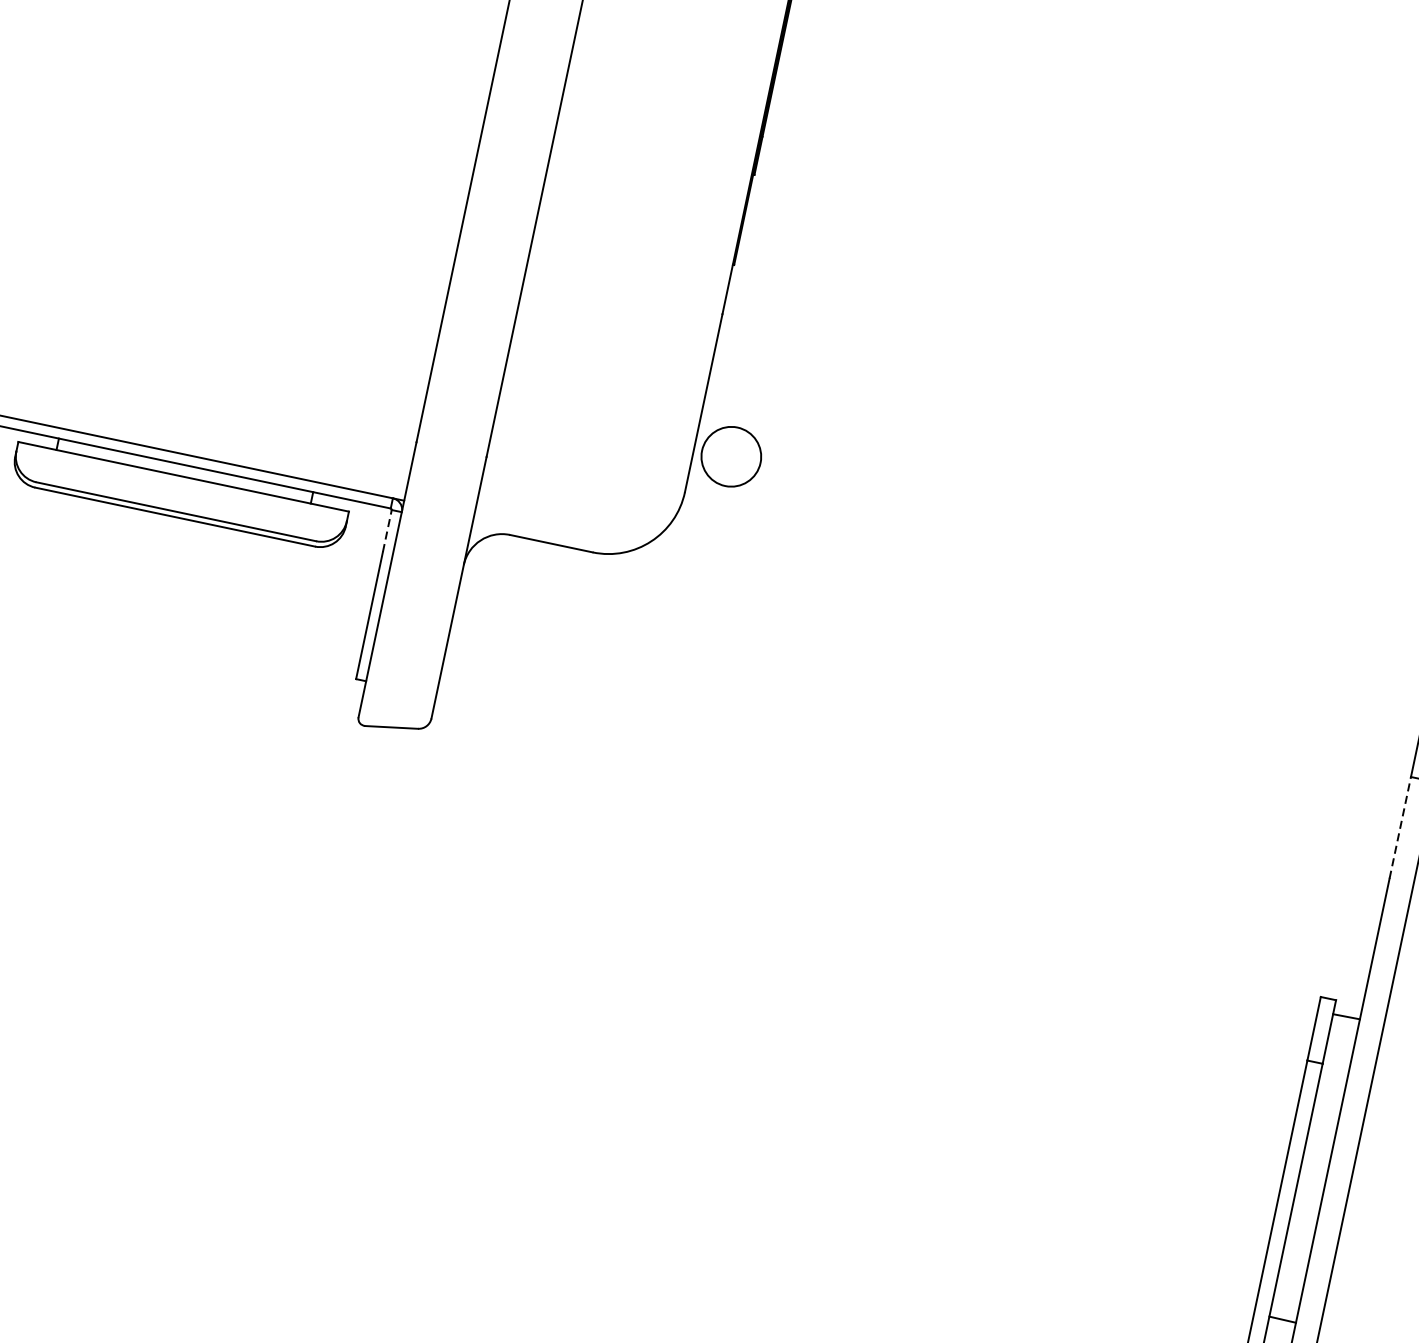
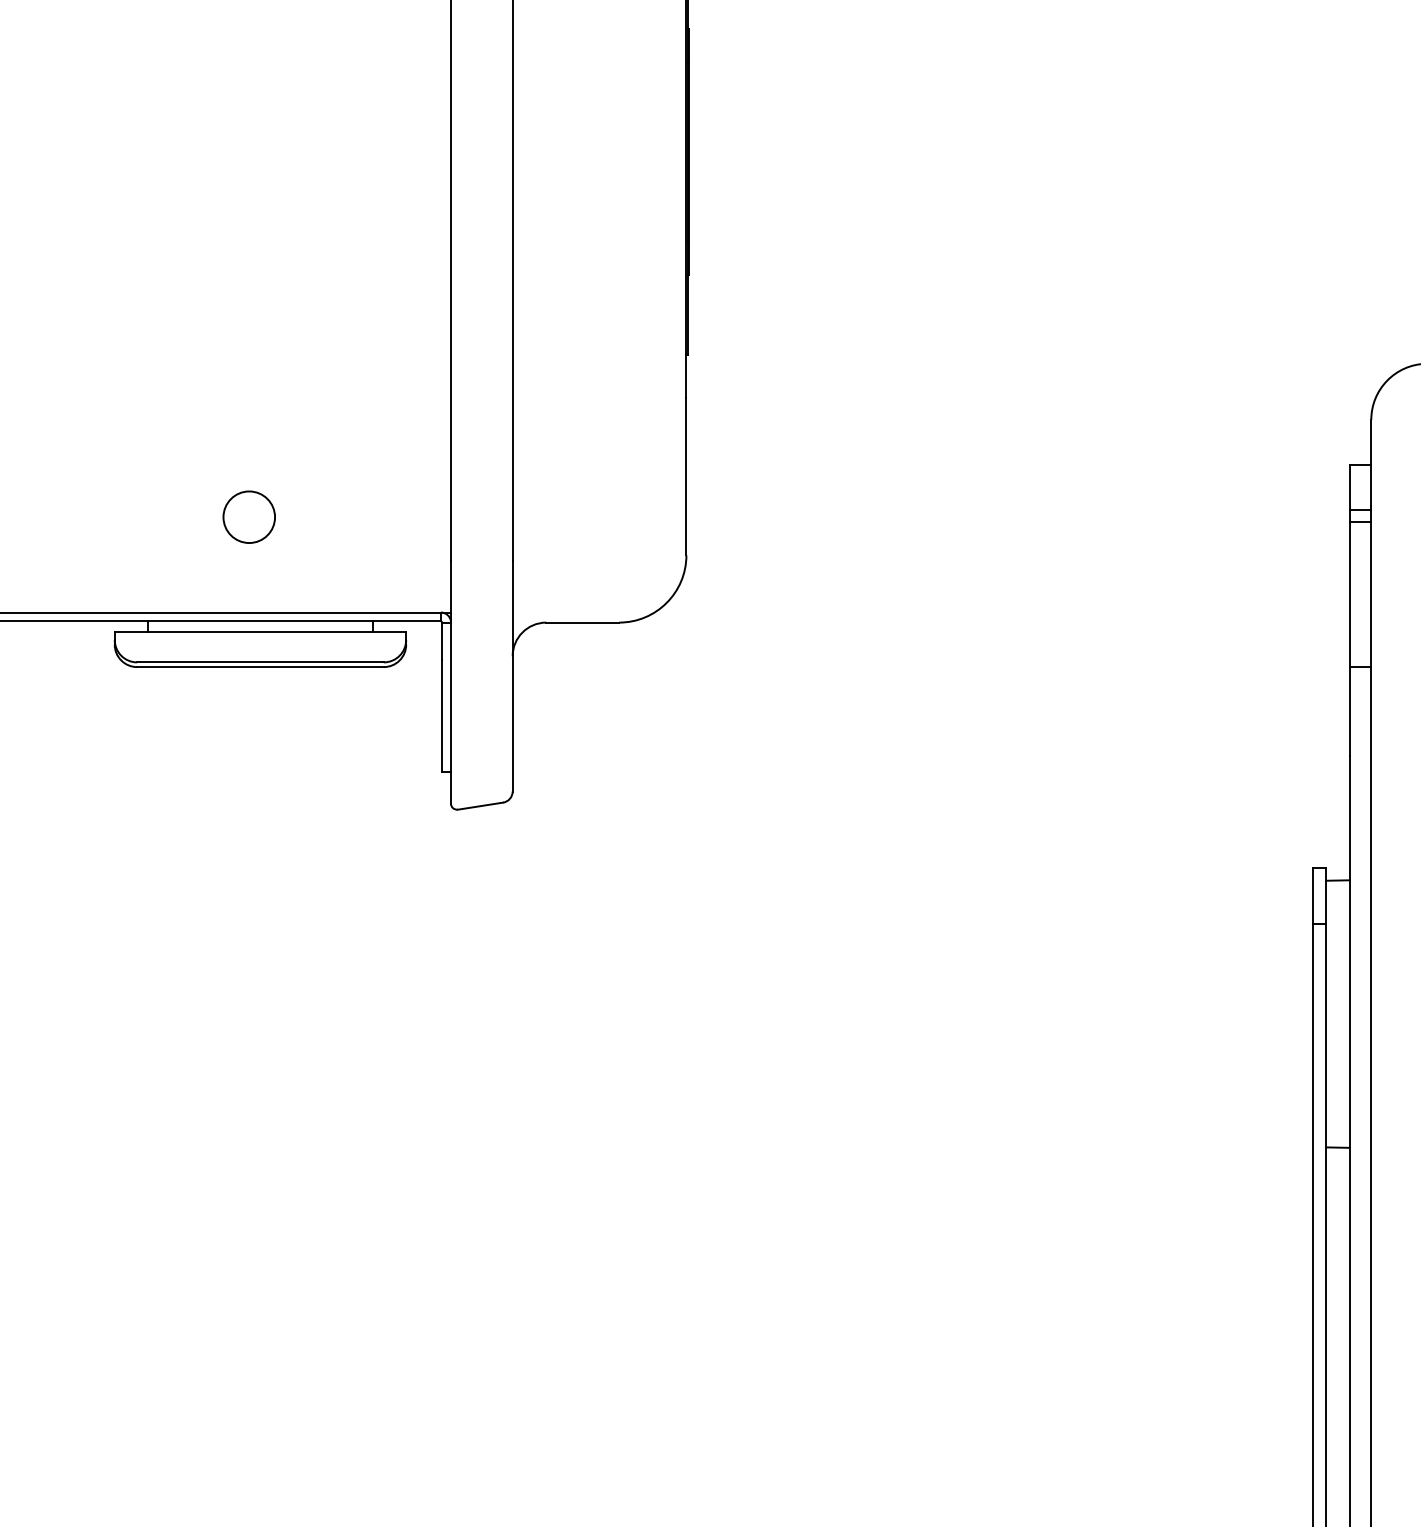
circle: (730, 455) -> (248, 516), moved
line: (387, 530) -> (442, 640), dashed -> solid
line: (1399, 827) -> (1349, 711), dashed -> solid

